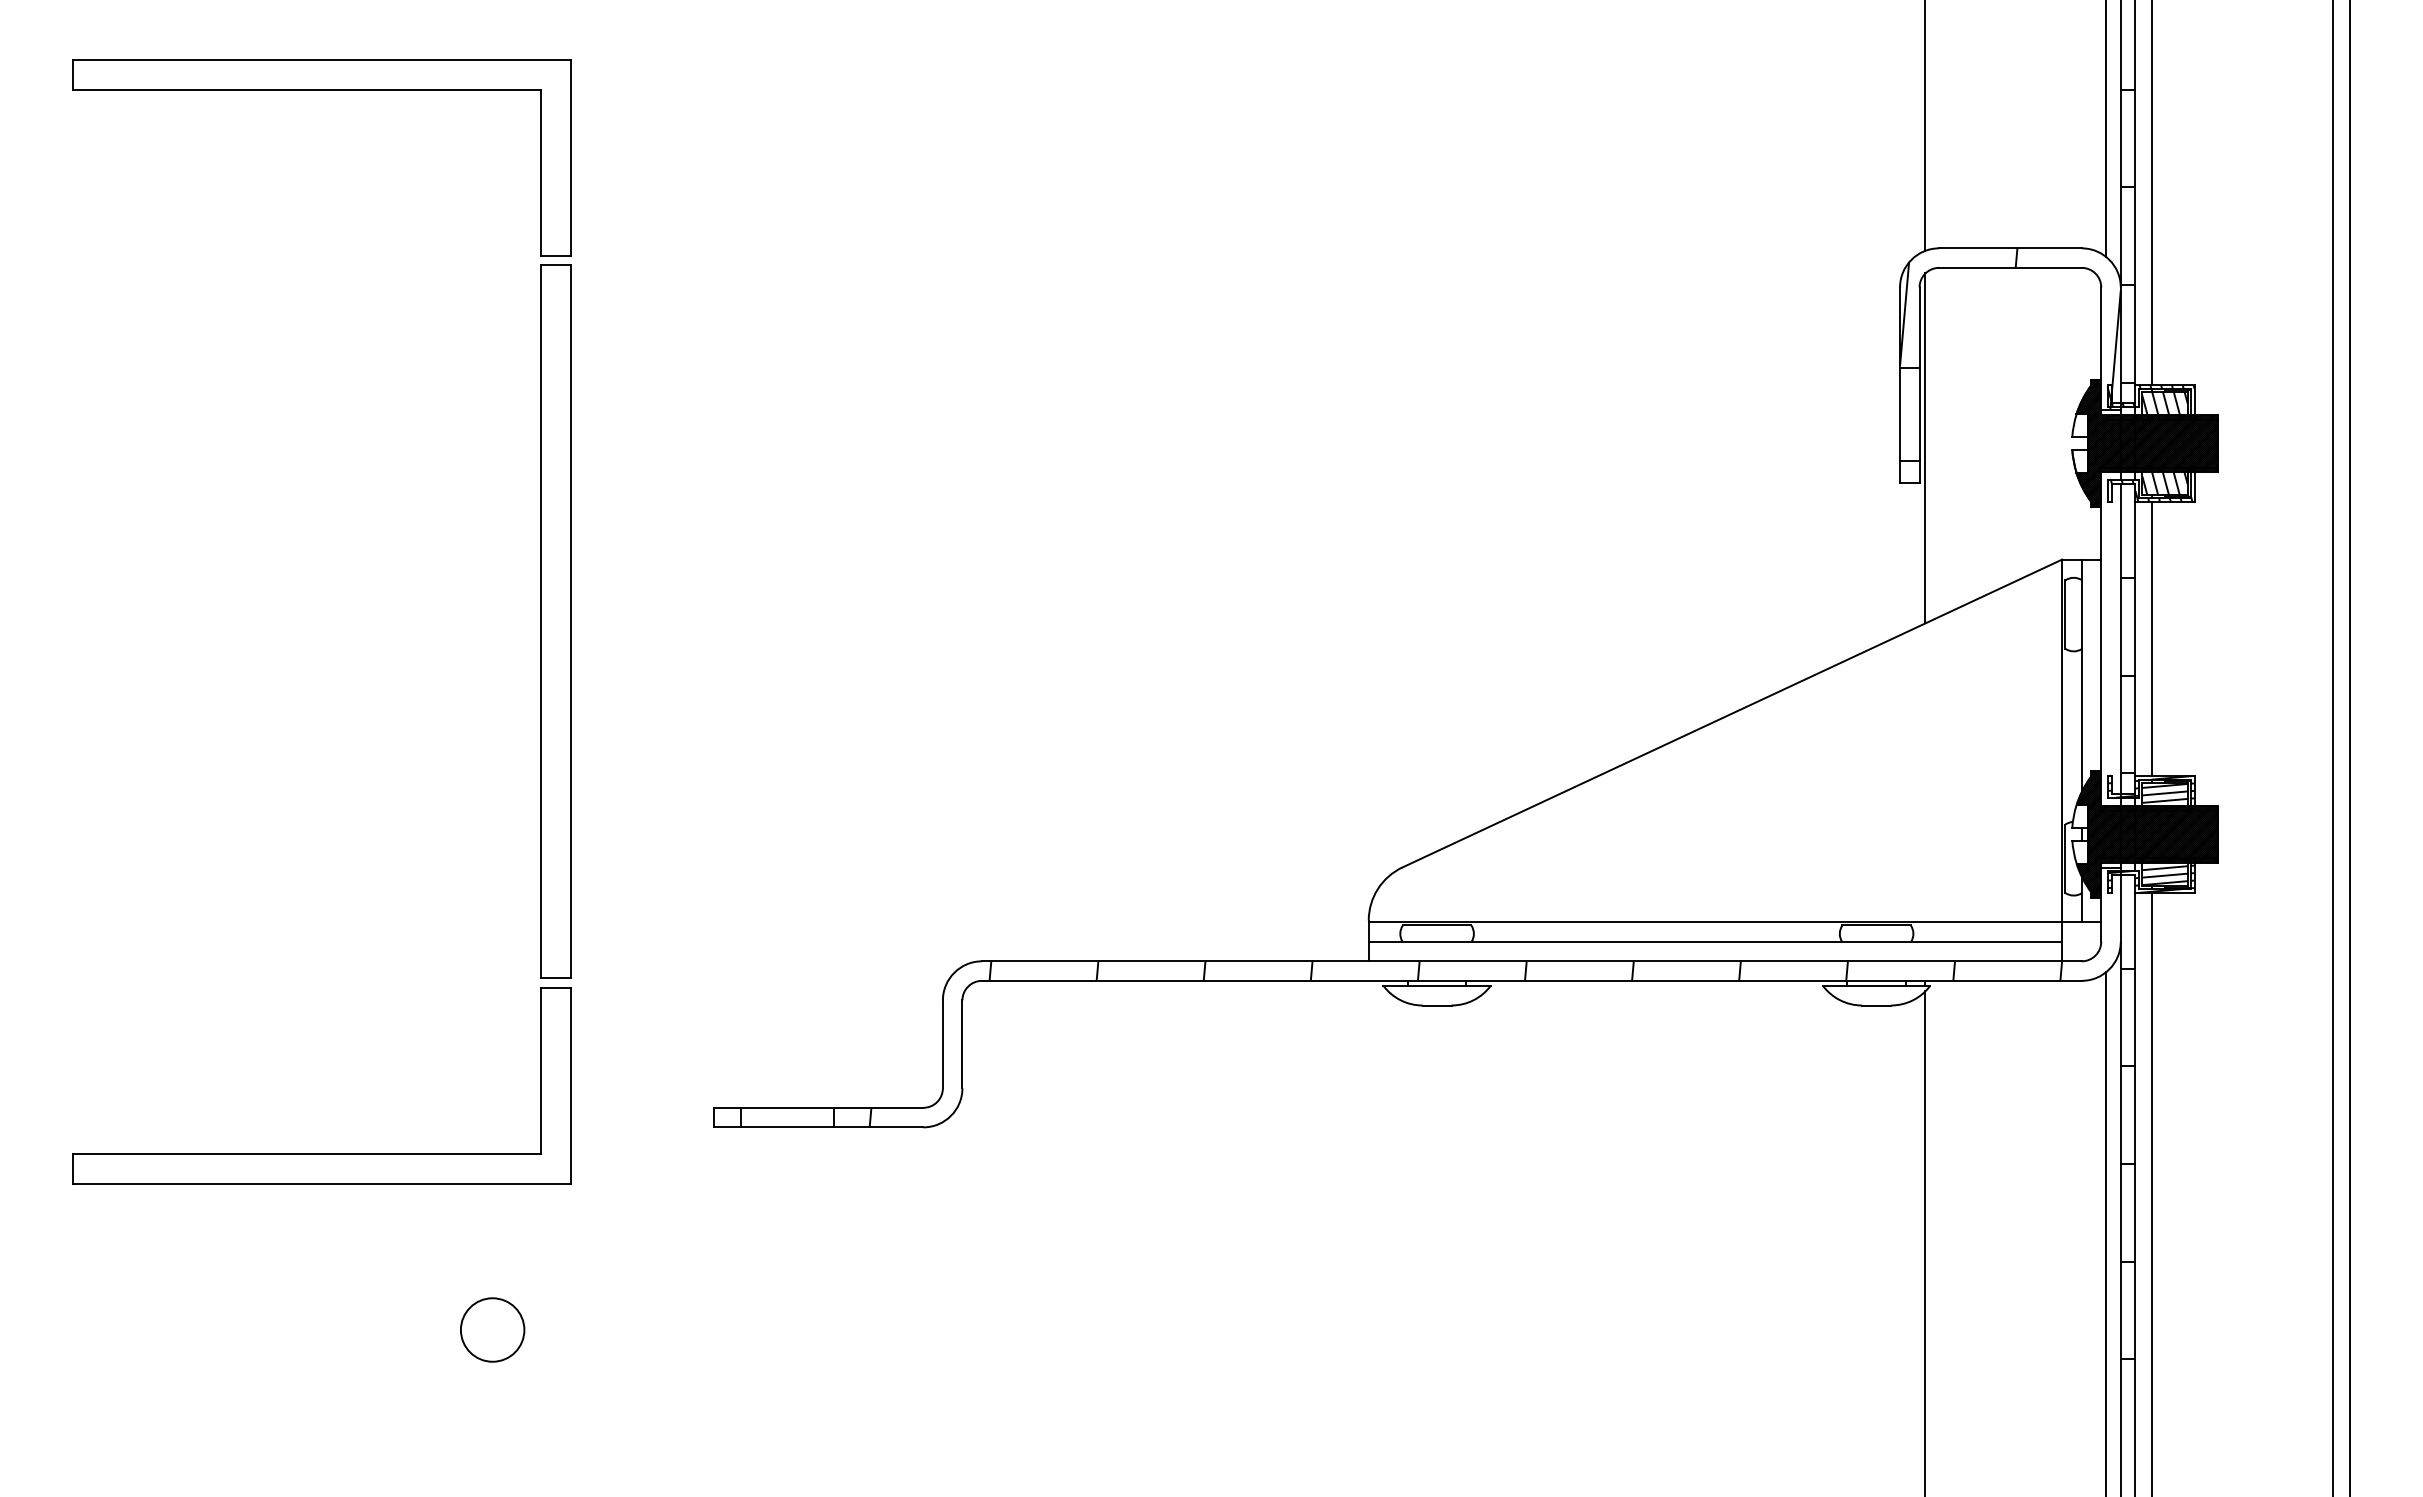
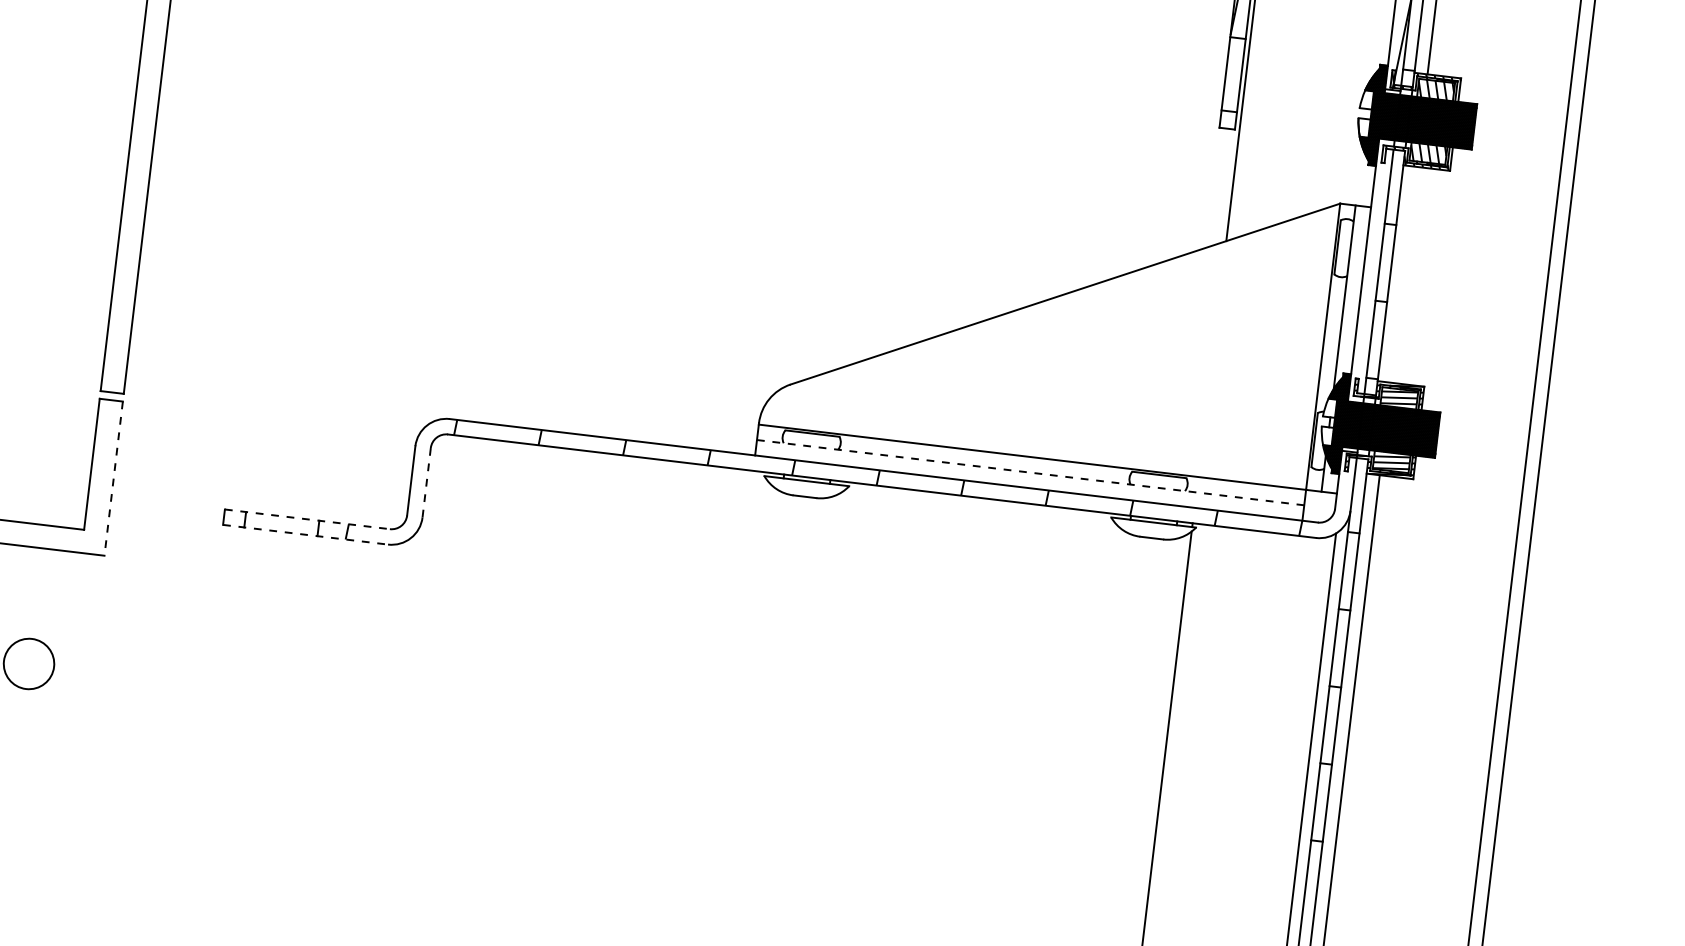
line: (2152, 638) -> (1404, 274), removed
line: (1715, 941) -> (1030, 472), solid -> dashed
line: (962, 1044) -> (426, 482), solid -> dashed
line: (570, 1085) -> (113, 478), solid -> dashed
line: (818, 1107) -> (307, 519), solid -> dashed
line: (818, 1127) -> (305, 534), solid -> dashed

